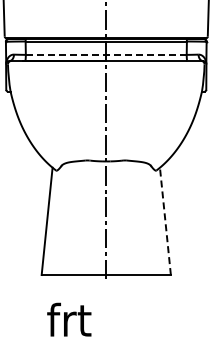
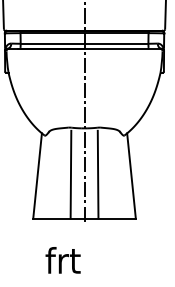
line: (106, 54) -> (84, 43), dashed -> solid
line: (88, 219) -> (70, 174), added
line: (122, 219) -> (97, 174), added
line: (165, 221) -> (131, 176), dashed -> solid
text: (69, 319) -> (63, 260), moved

